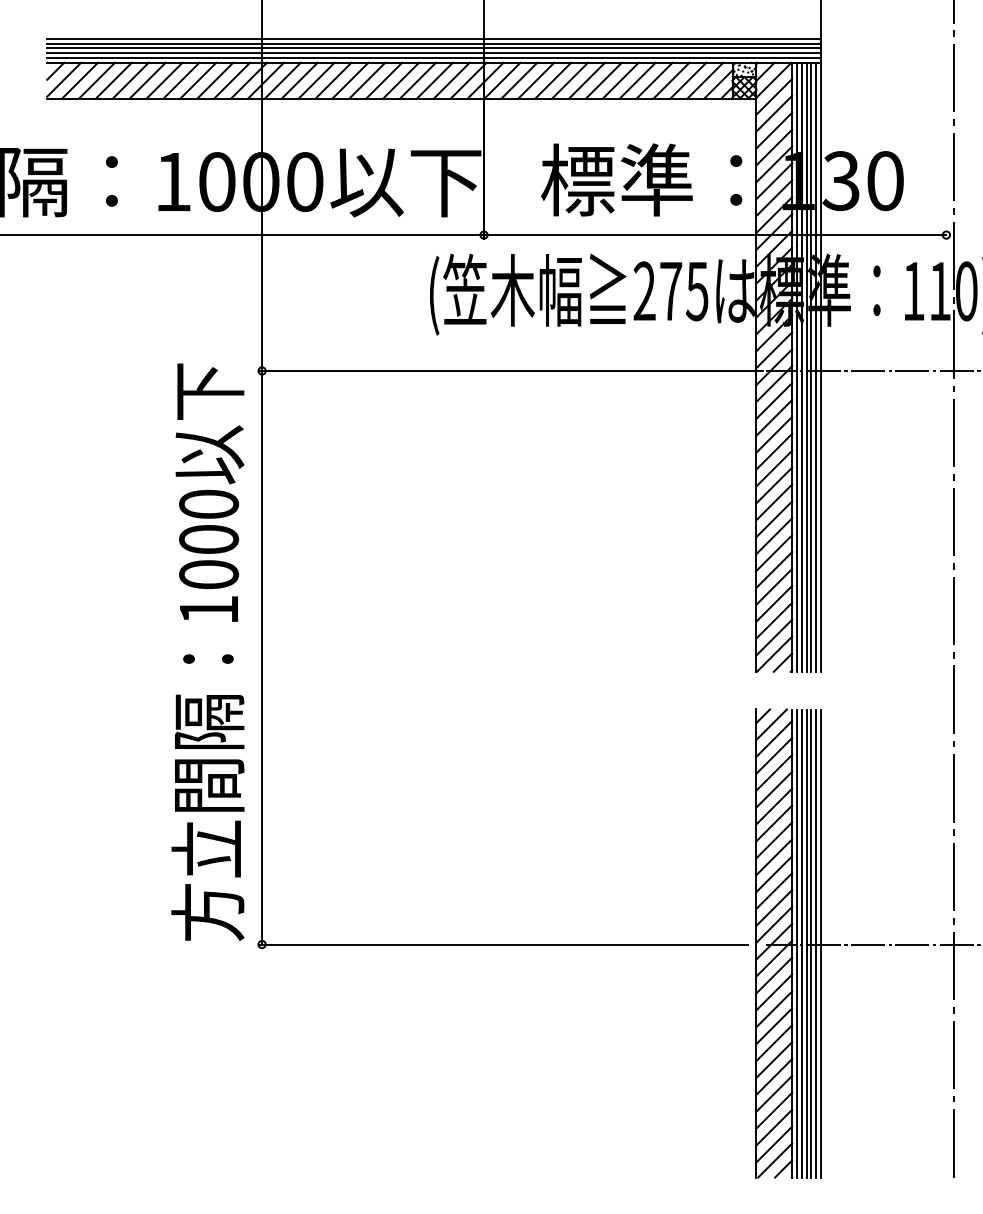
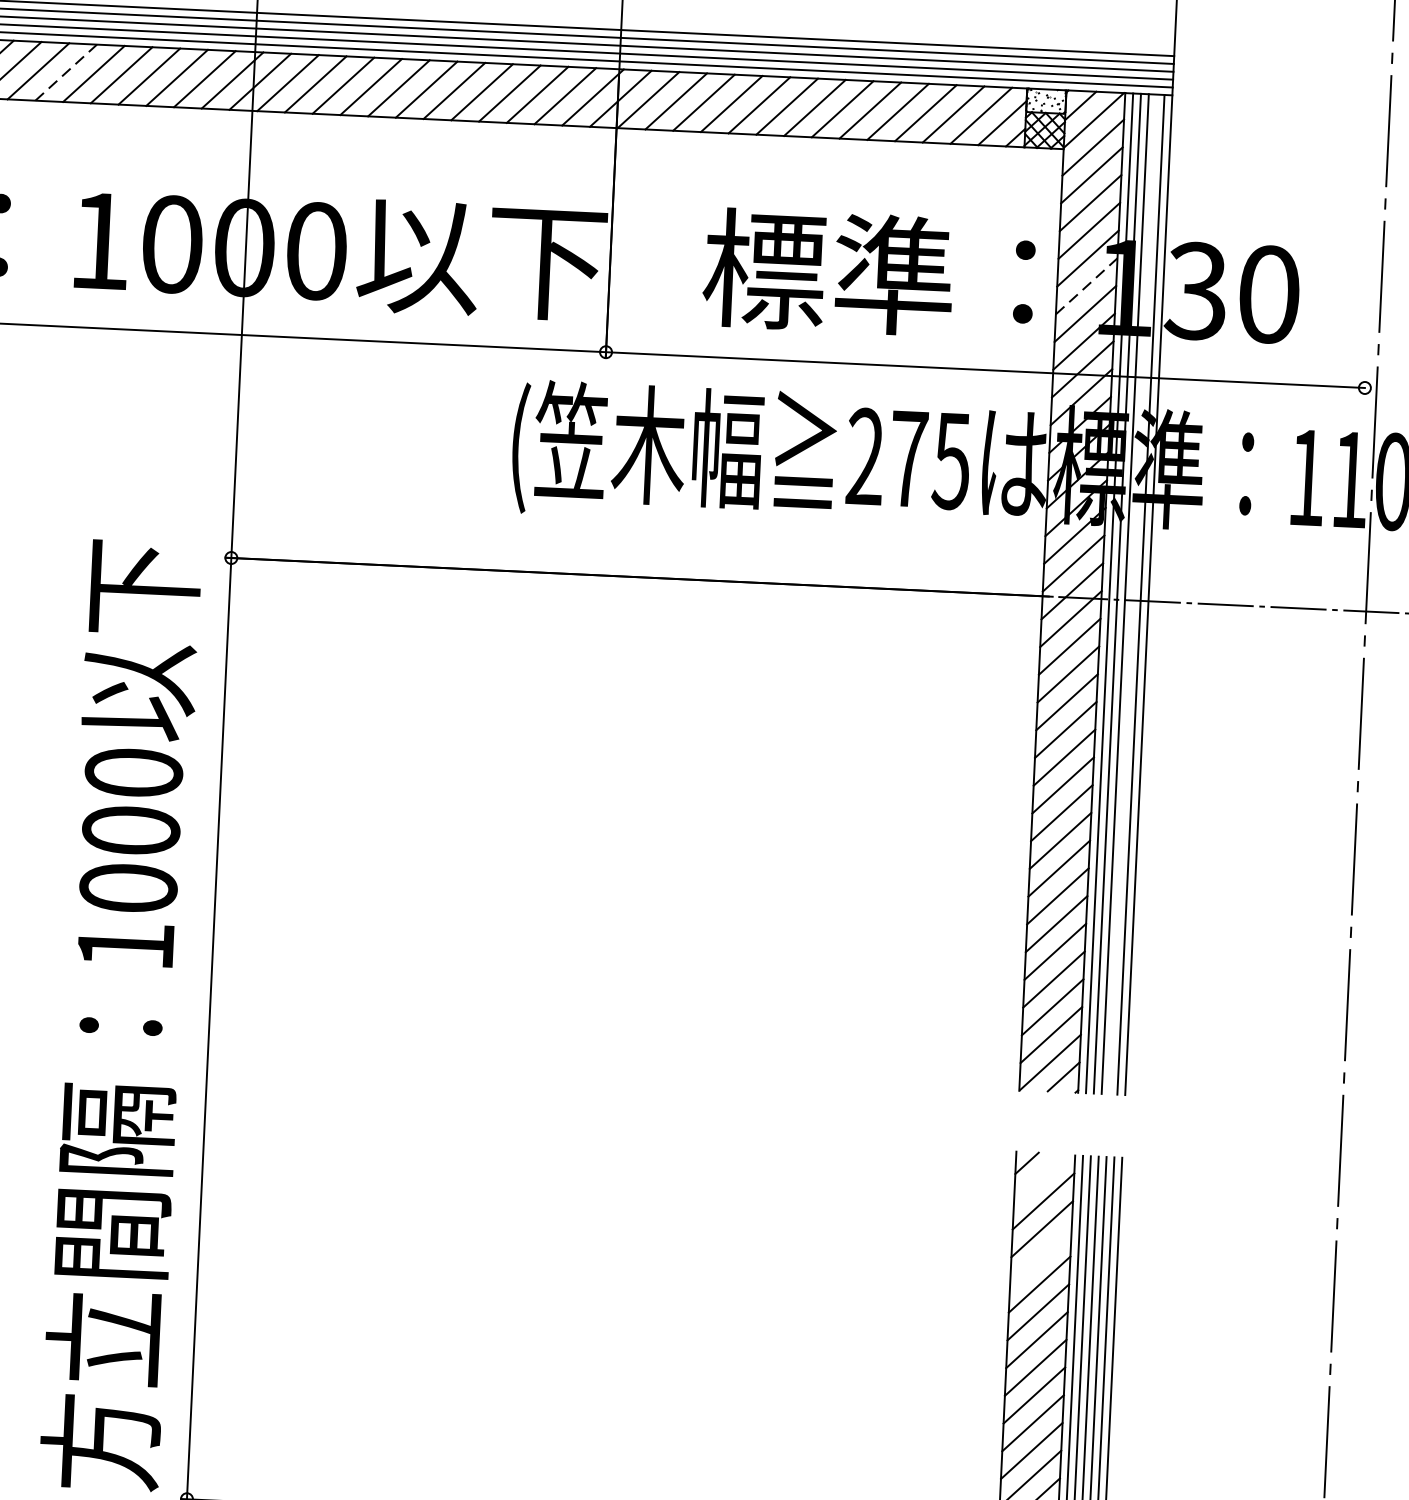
line: (148, 80) -> (67, 72), solid -> dashed
line: (774, 180) -> (1086, 285), solid -> dashed
line: (811, 366) -> (1133, 593), removed
line: (771, 724) -> (1039, 1177), removed
line: (774, 772) -> (1041, 1256), removed

